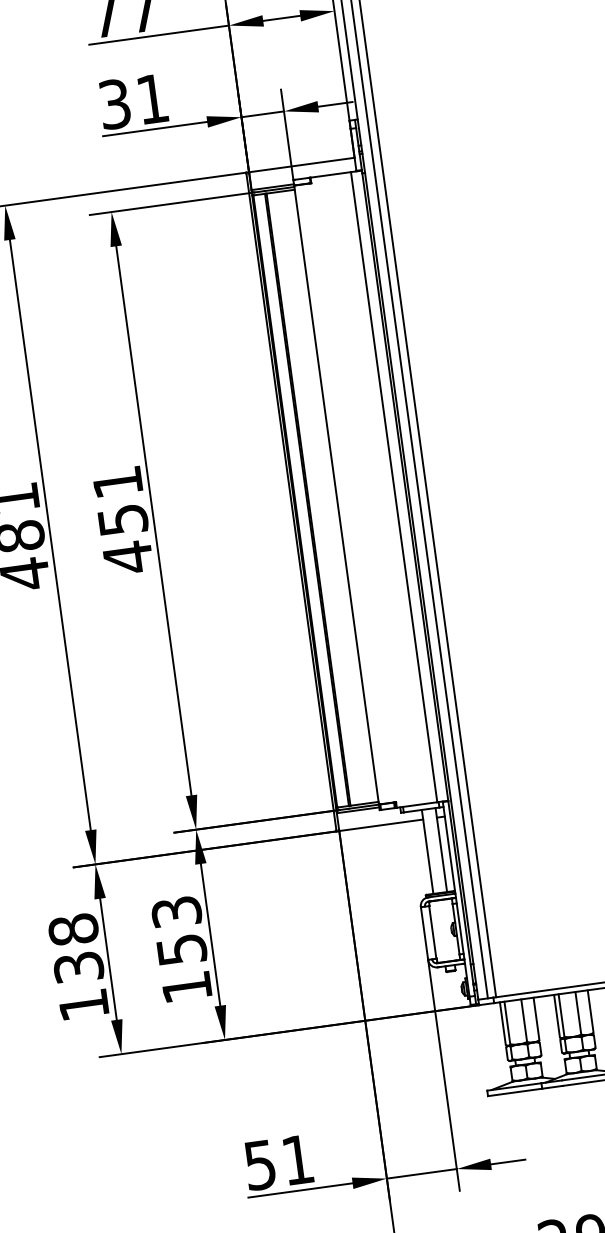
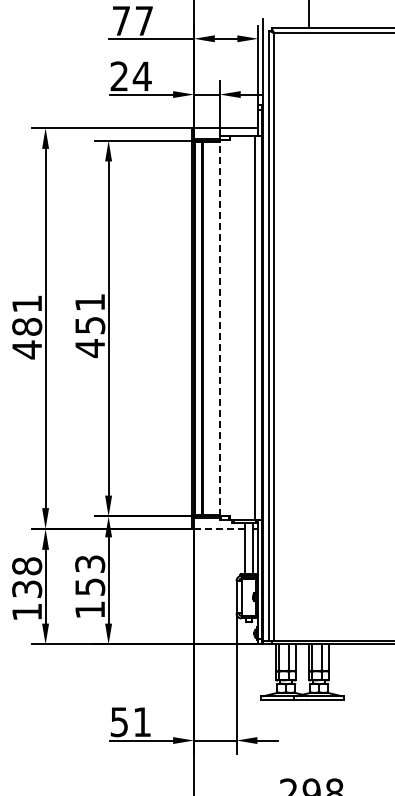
text: (133, 101) -> (130, 76), 31 -> 24
line: (335, 494) -> (219, 327), solid -> dashed
line: (381, 826) -> (219, 529), solid -> dashed

